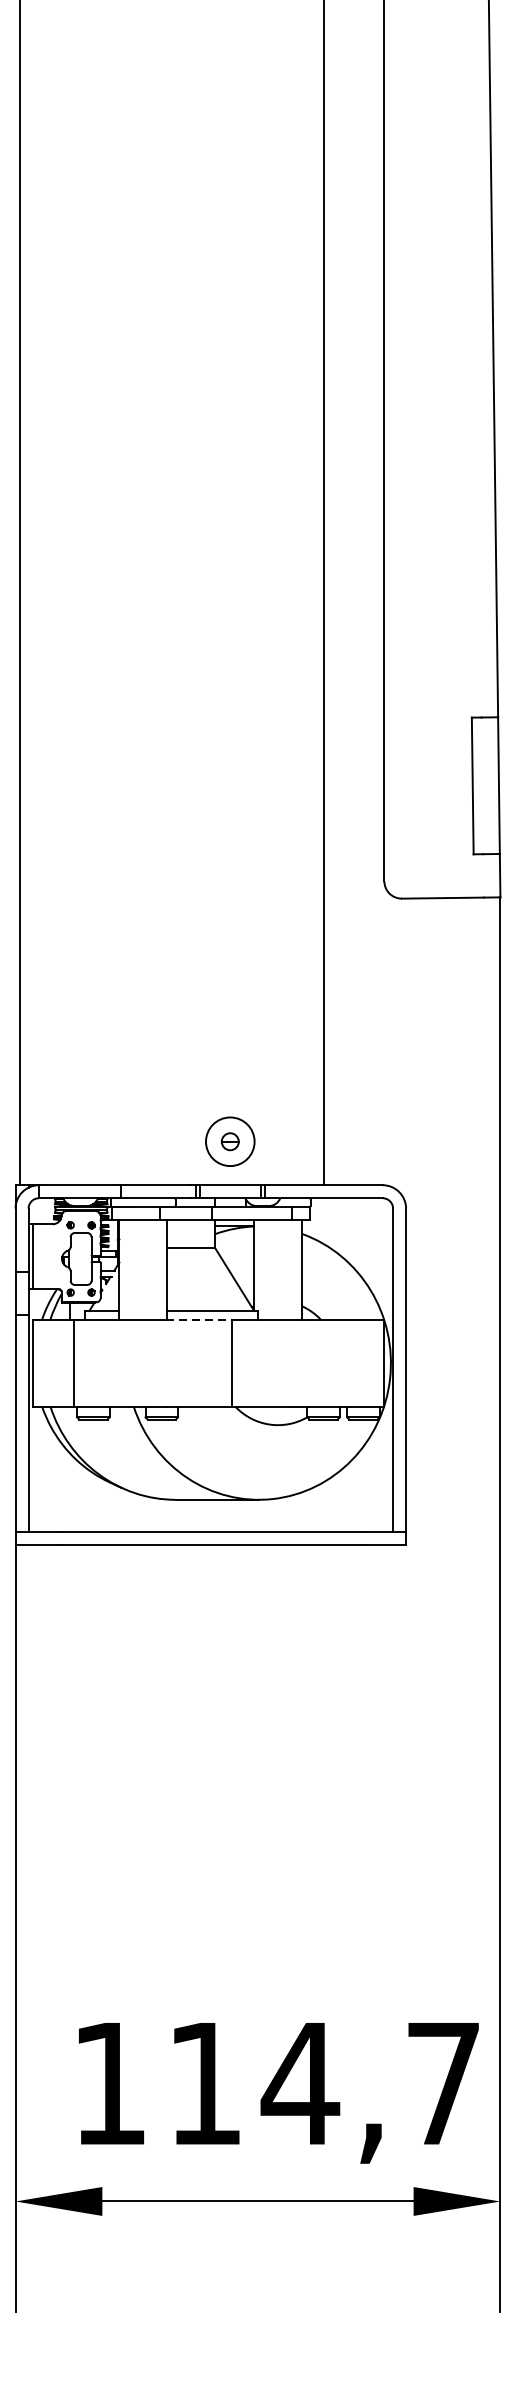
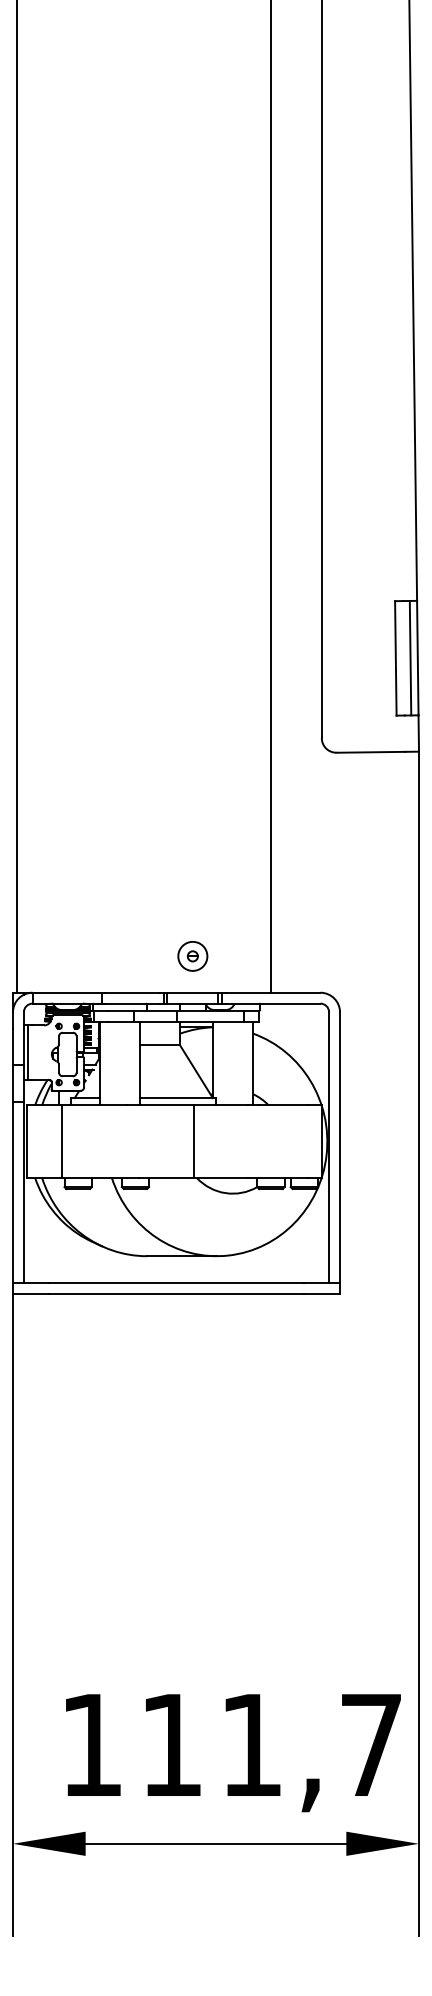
line: (490, 784) -> (410, 657), added
part: (229, 1141) -> (192, 956), size x0.71
line: (198, 1319) -> (166, 1105), dashed -> solid
text: (300, 2082) -> (251, 1744), 114,7 -> 111,7

